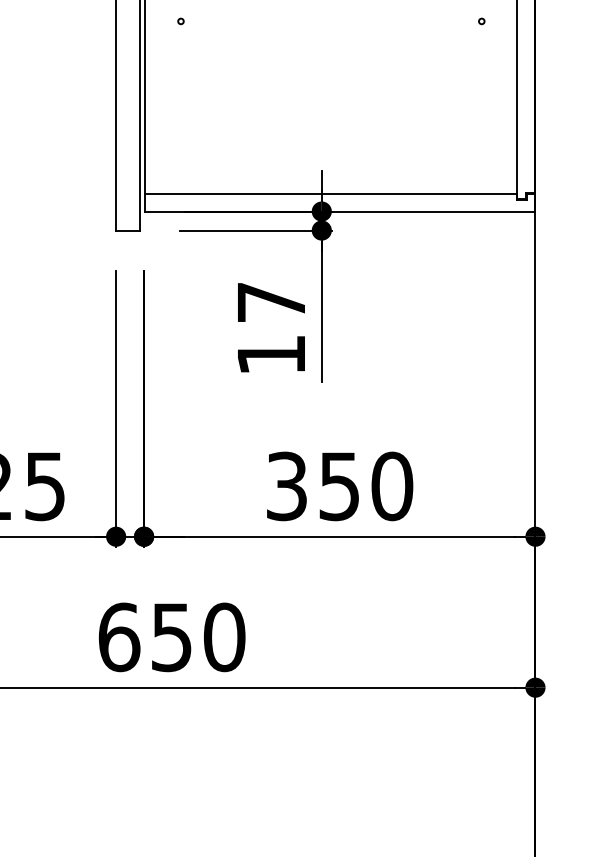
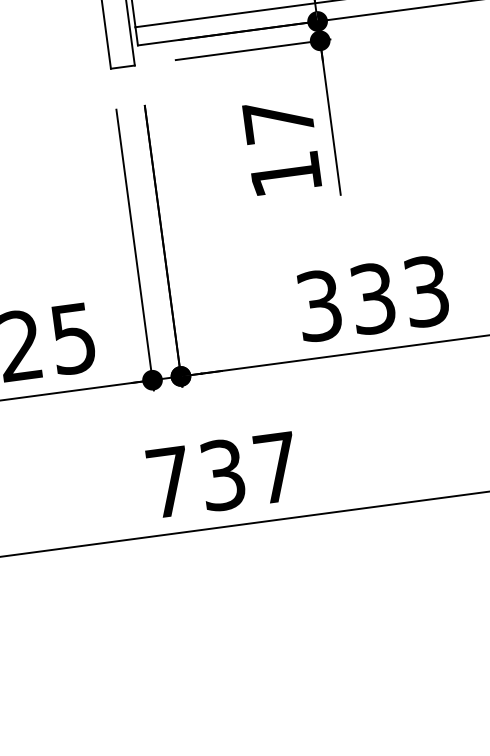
text: (366, 486) -> (400, 295), 350 -> 333
text: (171, 637) -> (222, 475), 650 -> 737

